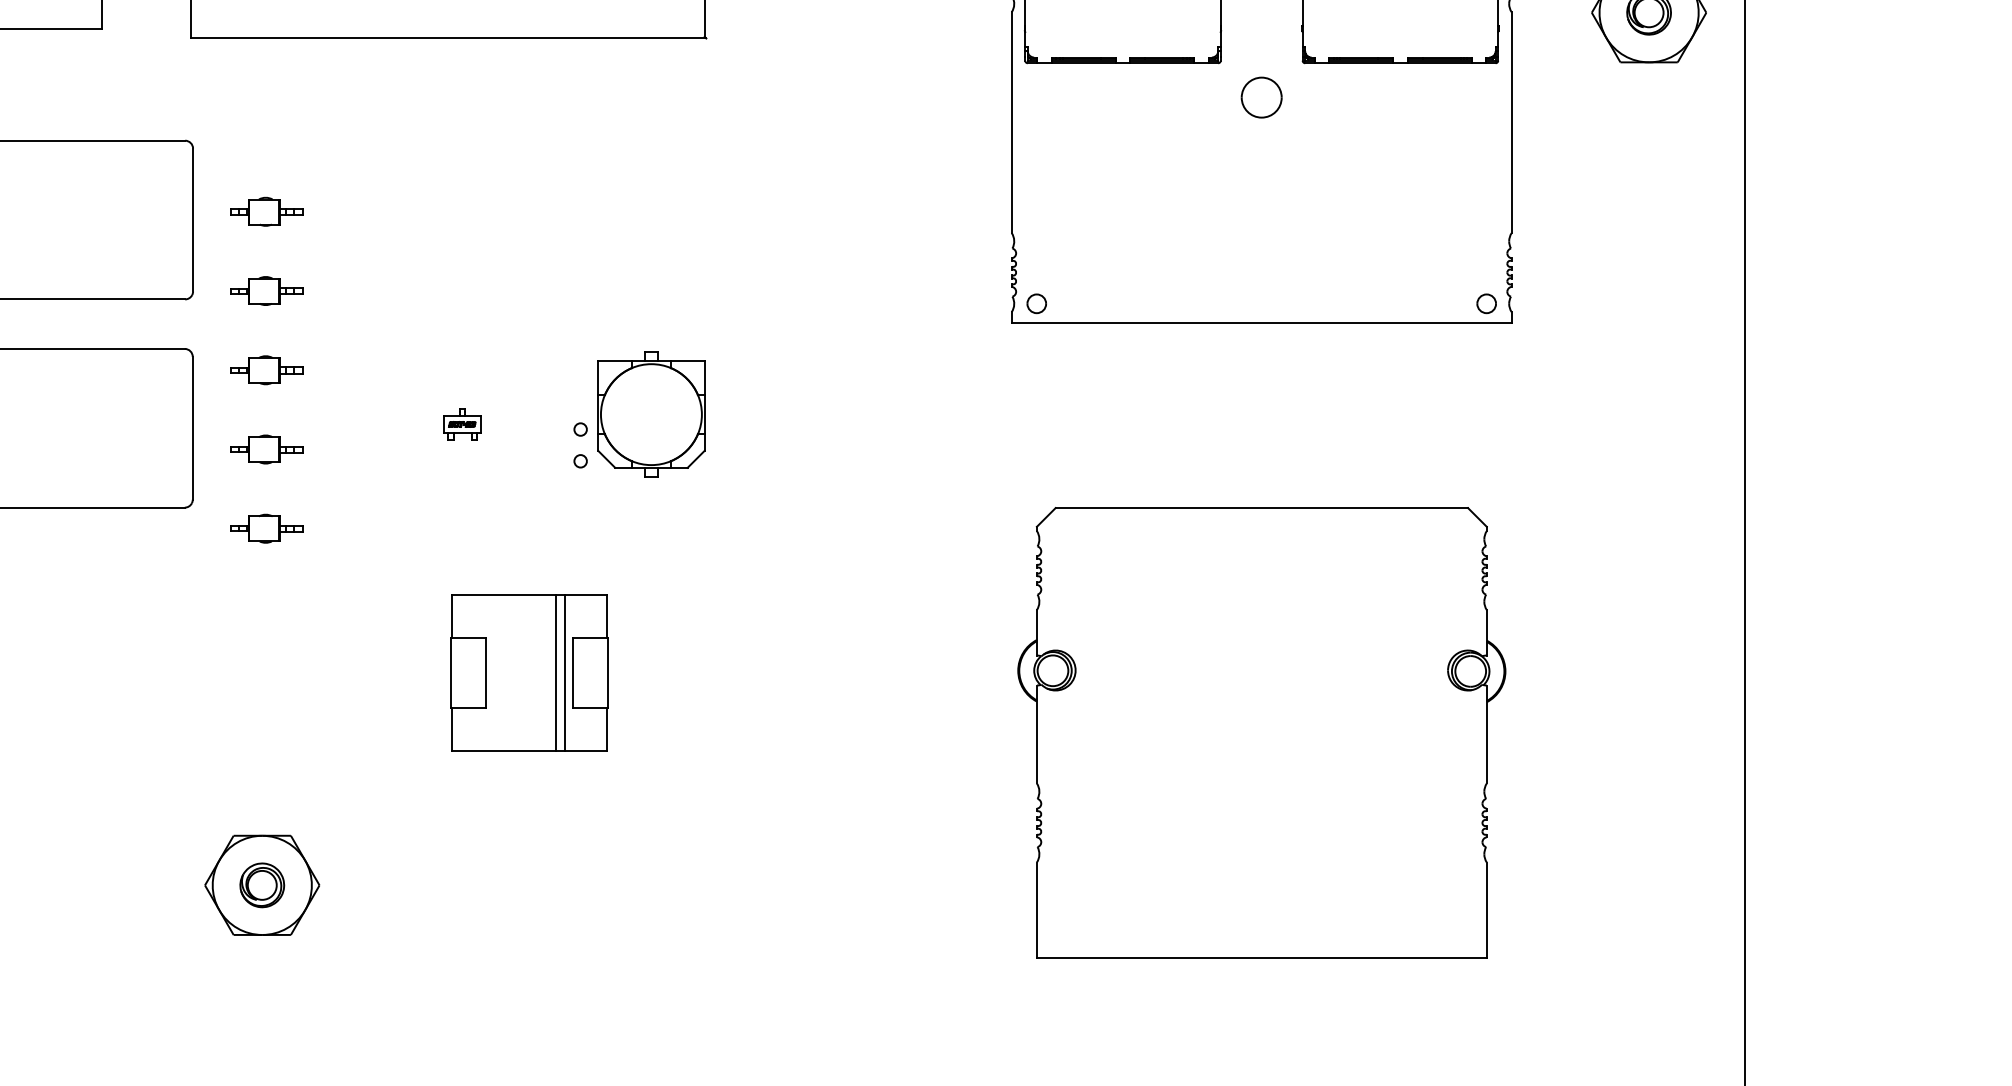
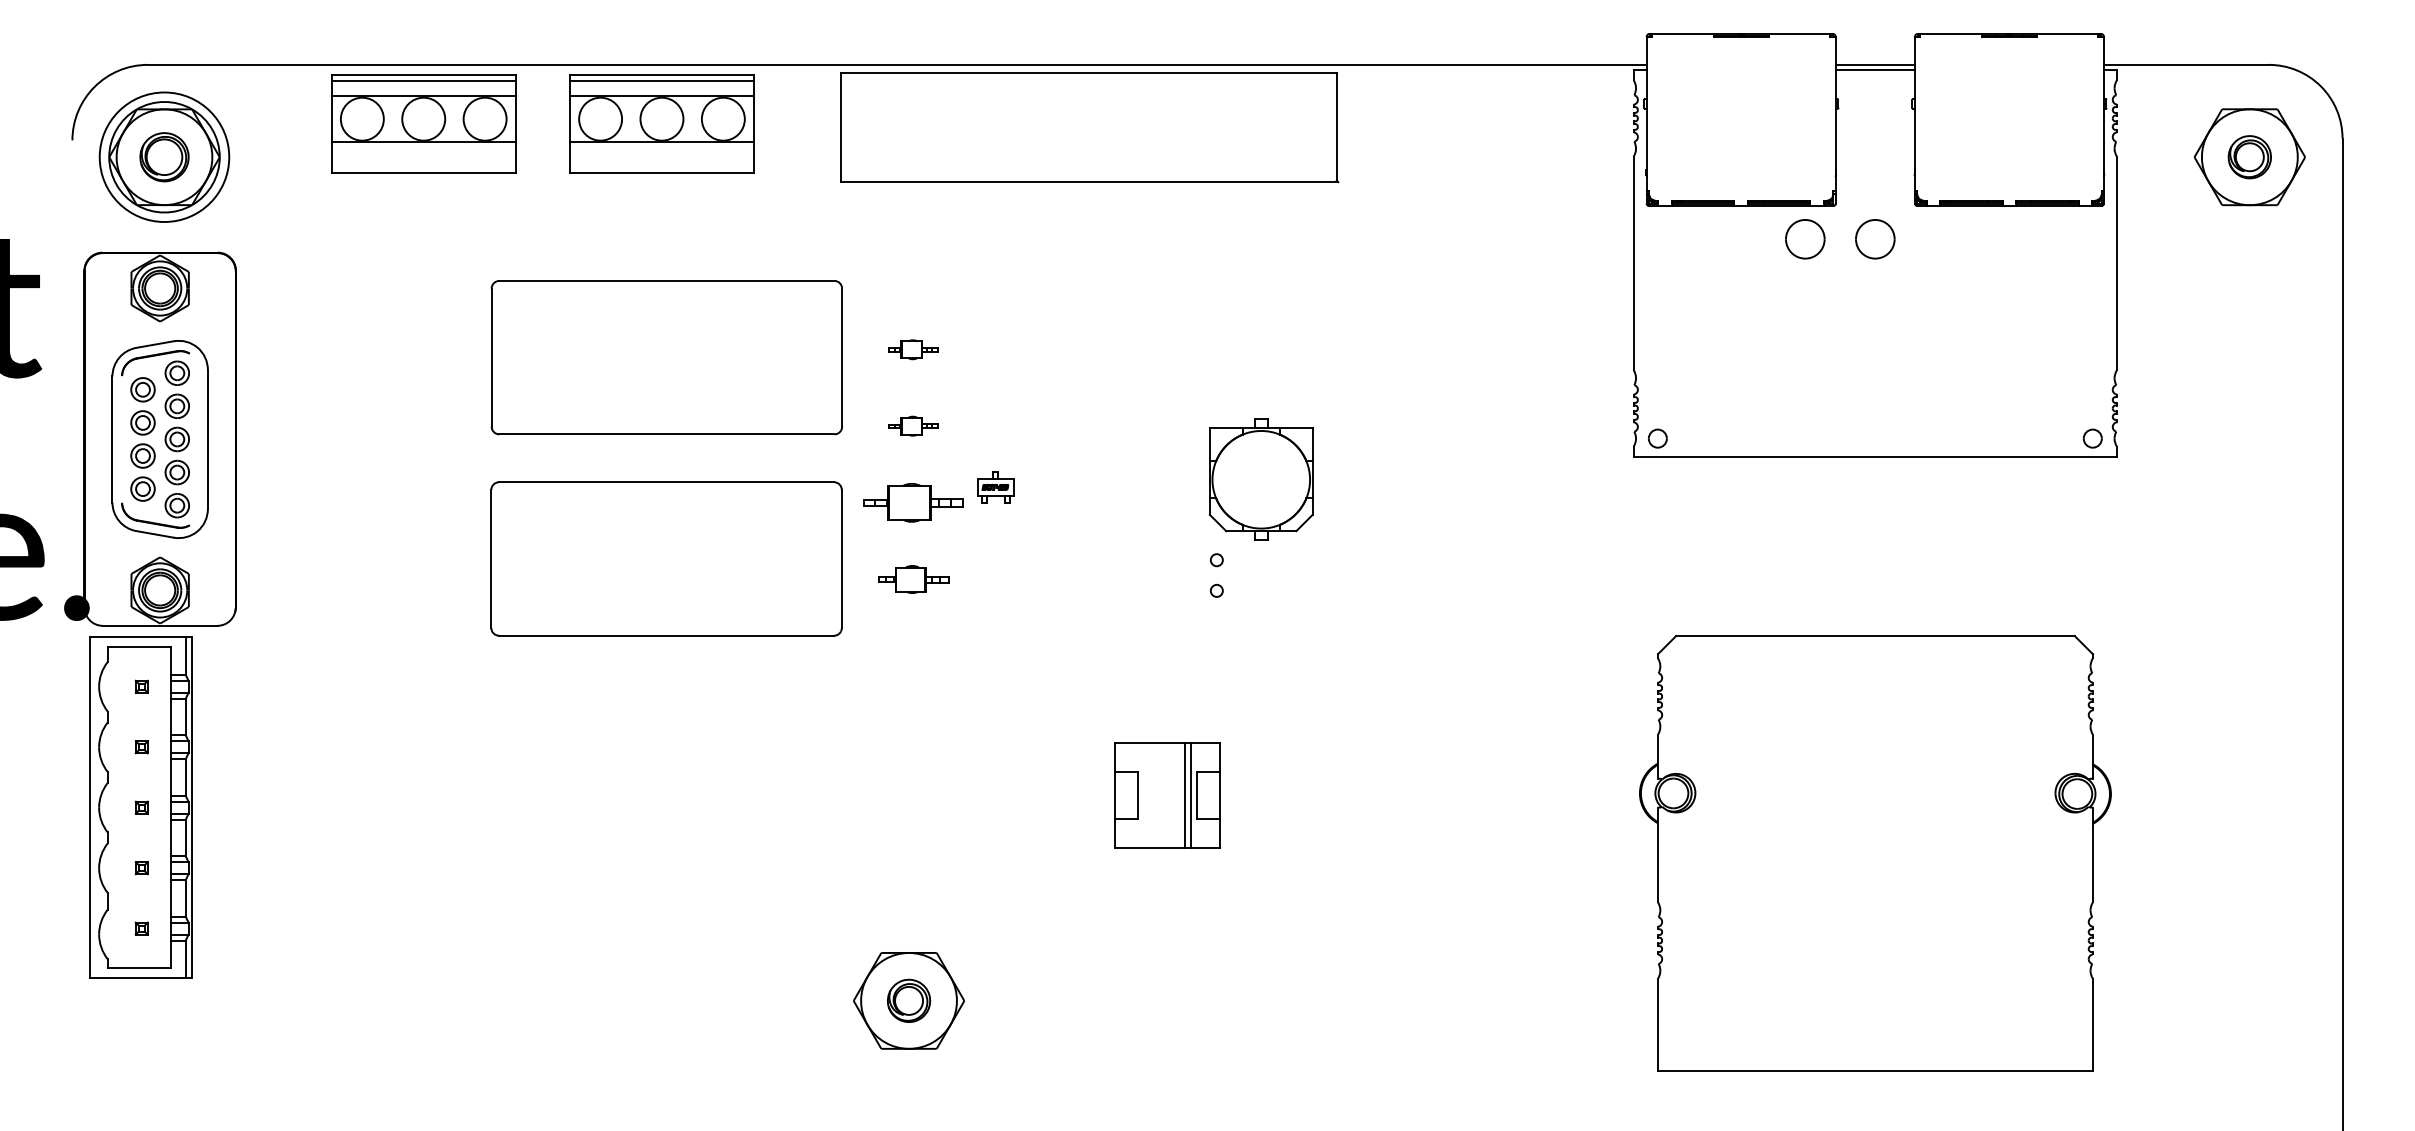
part: (1189, 97) -> (1805, 239), added
part: (266, 211) -> (913, 349), size x0.7
part: (266, 290) -> (913, 425), size x0.7
part: (266, 369) -> (913, 502), size x1.4
part: (650, 414) -> (1260, 479), moved
part: (462, 424) -> (995, 487), moved
part: (266, 528) -> (913, 655), removed
part: (529, 672) -> (1167, 795), size x0.7

